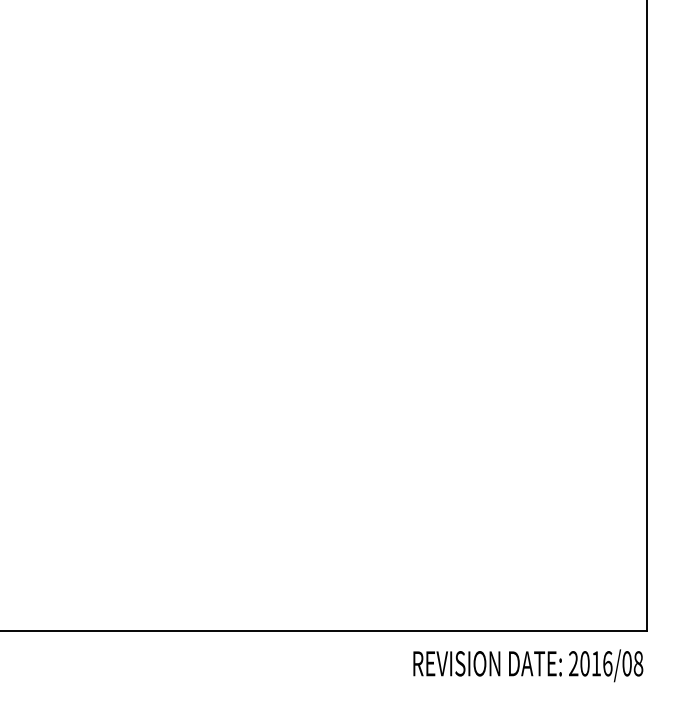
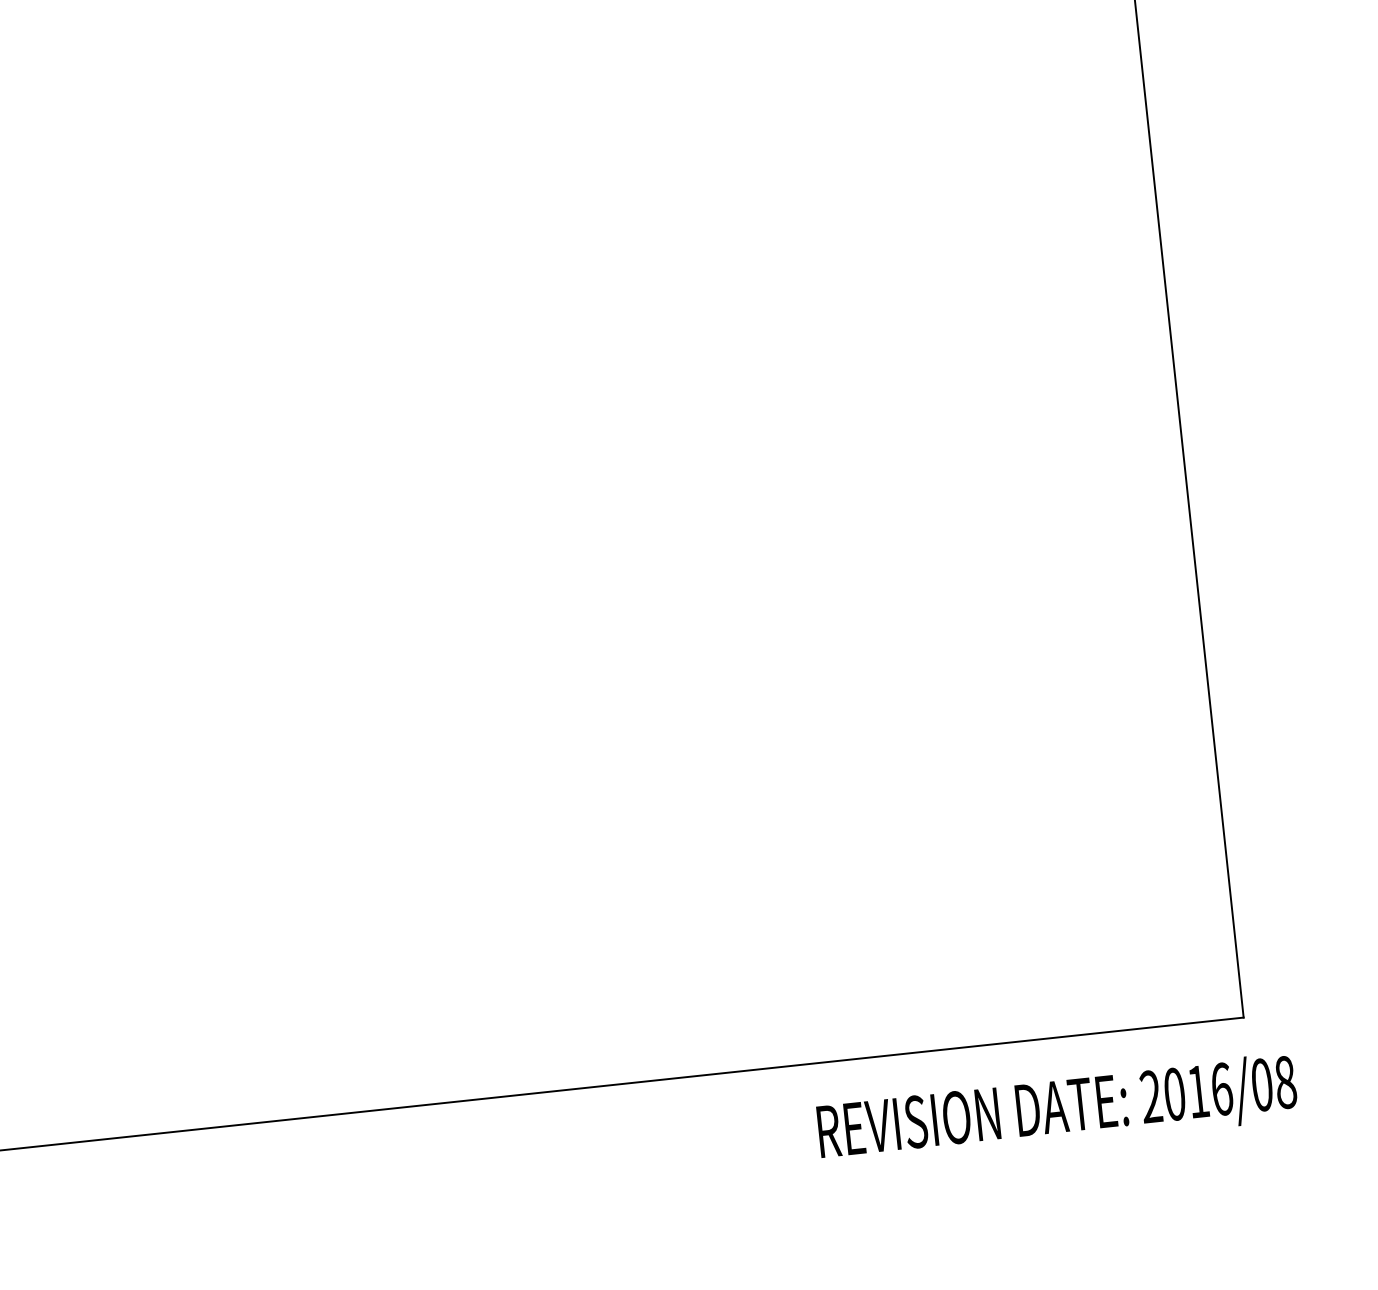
text: (528, 665) -> (1057, 1110), moved

